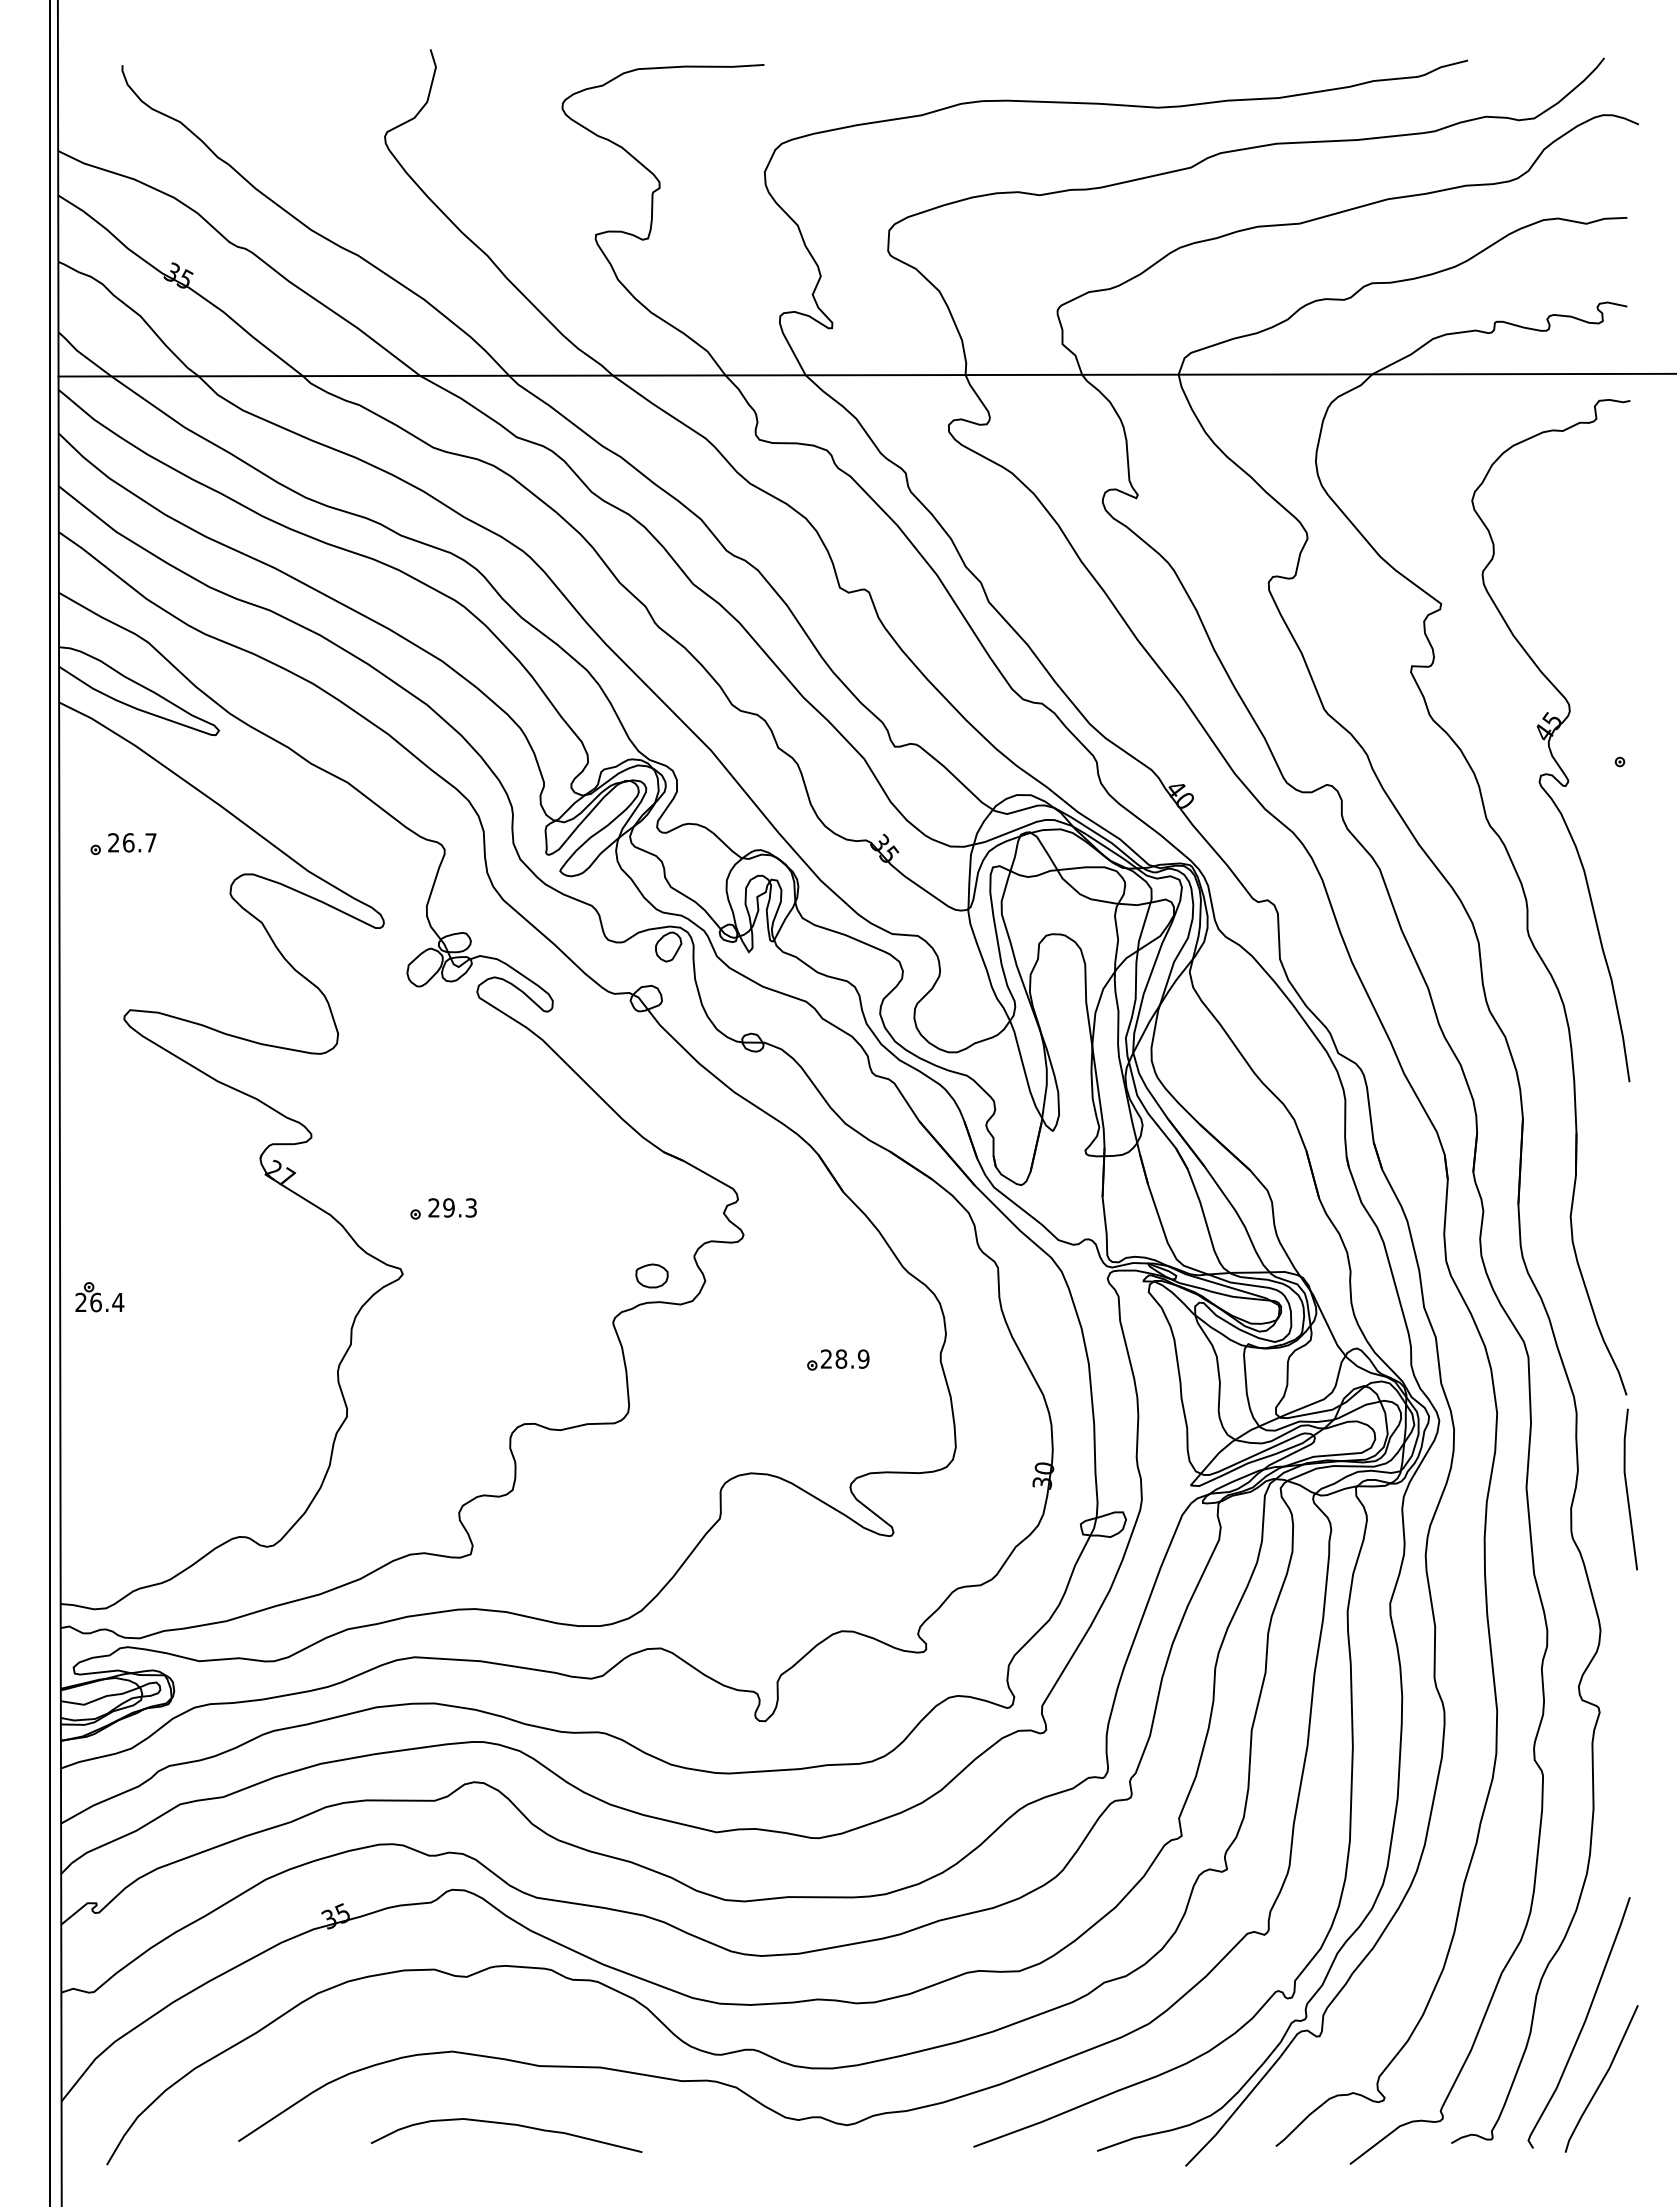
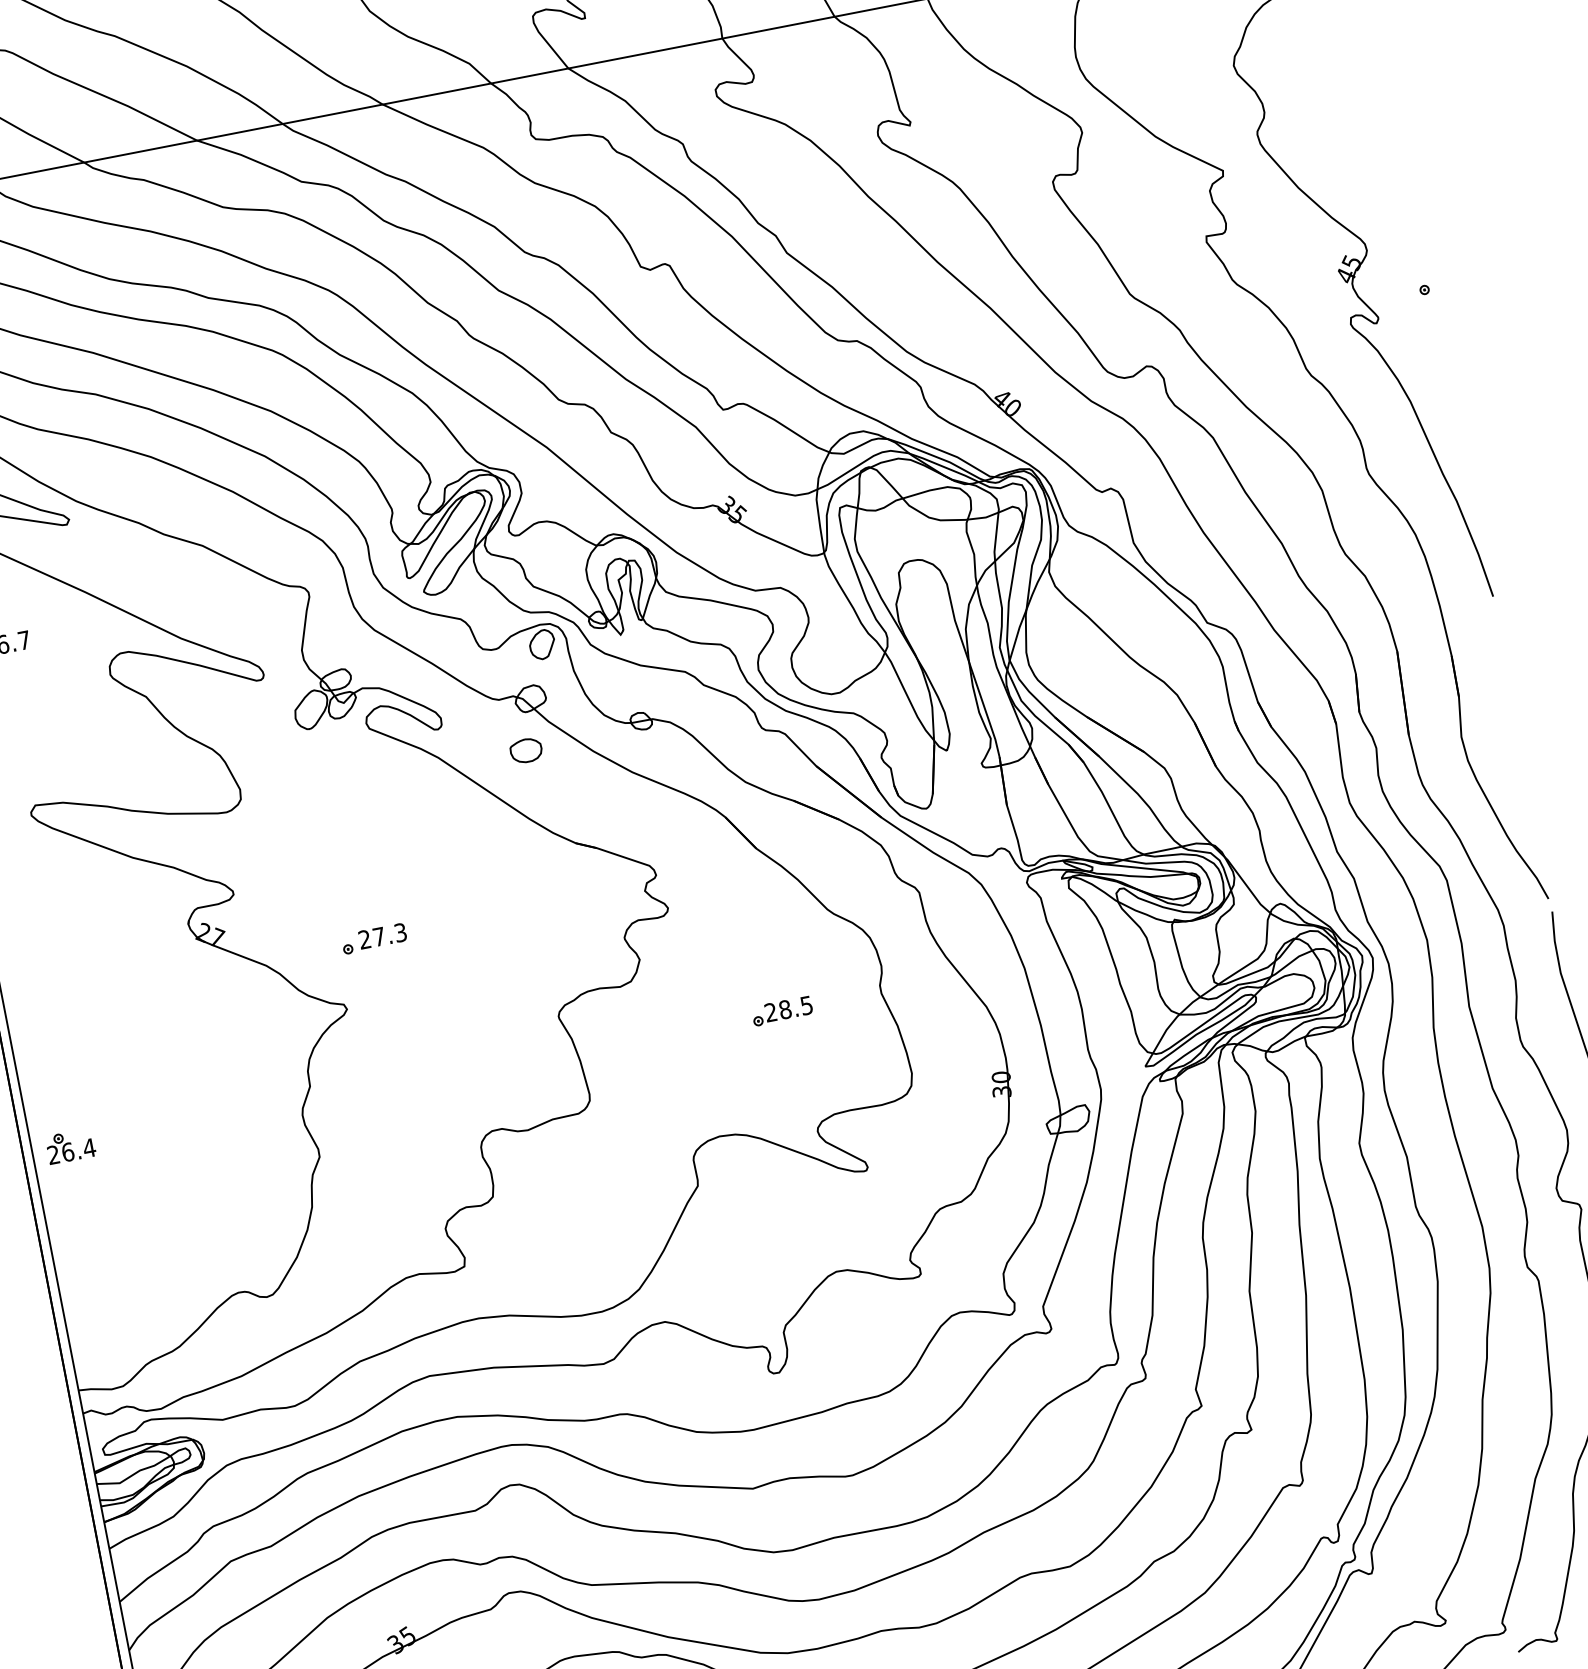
text: (448, 1207) -> (378, 936), 29.3 -> 27.3
part: (651, 1275) -> (525, 750), moved
part: (99, 1297) -> (70, 1146), moved
text: (863, 1358) -> (806, 1004), 28.9 -> 28.5

